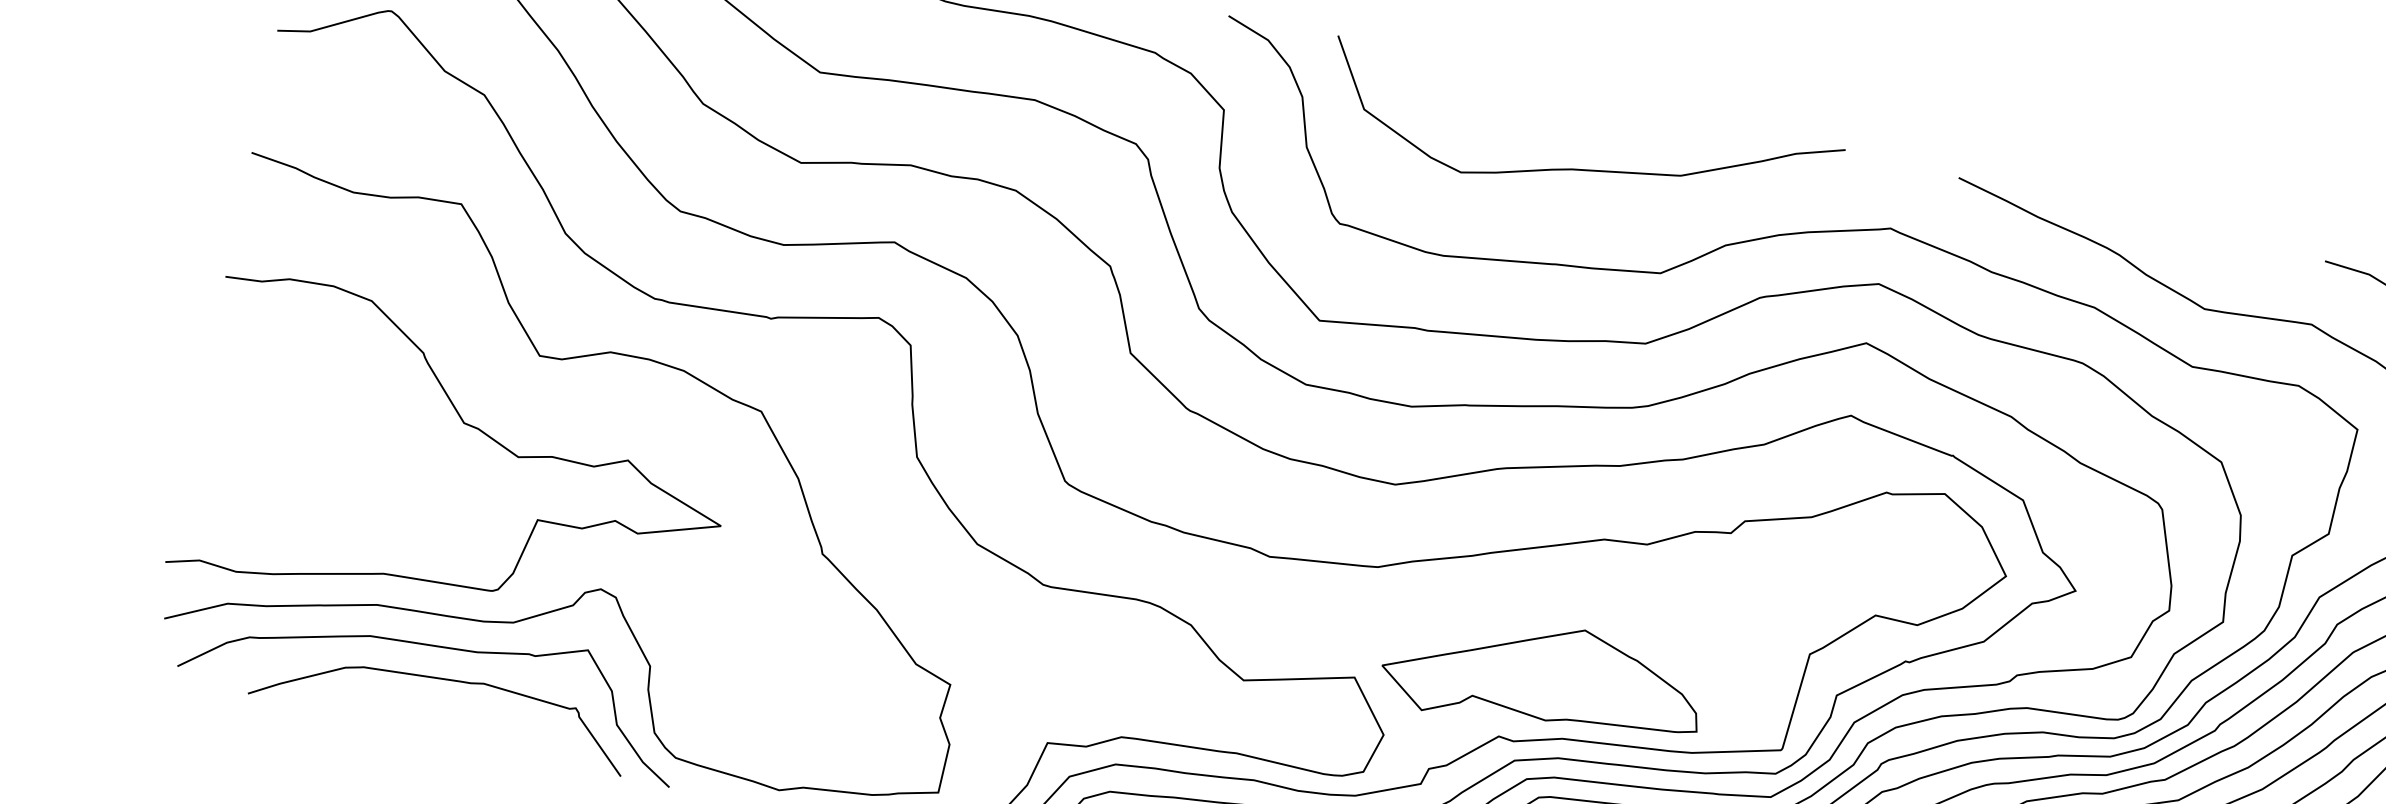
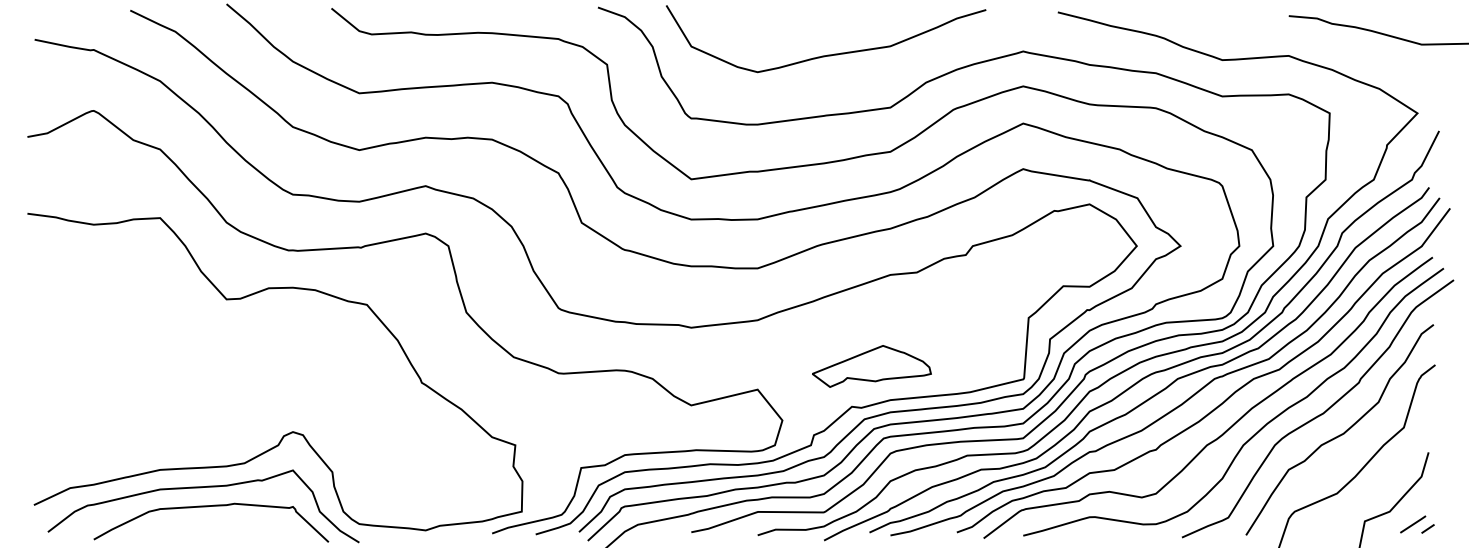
curve: (484, 435) -> (203, 354), removed
part: (1543, 678) -> (871, 366), size x0.6

